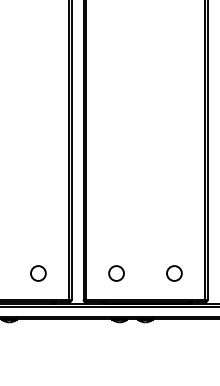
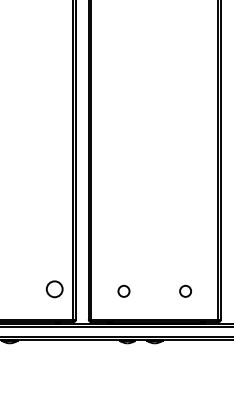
circle: (38, 273) -> (54, 289), moved
circle: (116, 273) -> (123, 291), size x0.7
circle: (174, 273) -> (185, 291), size x0.7

